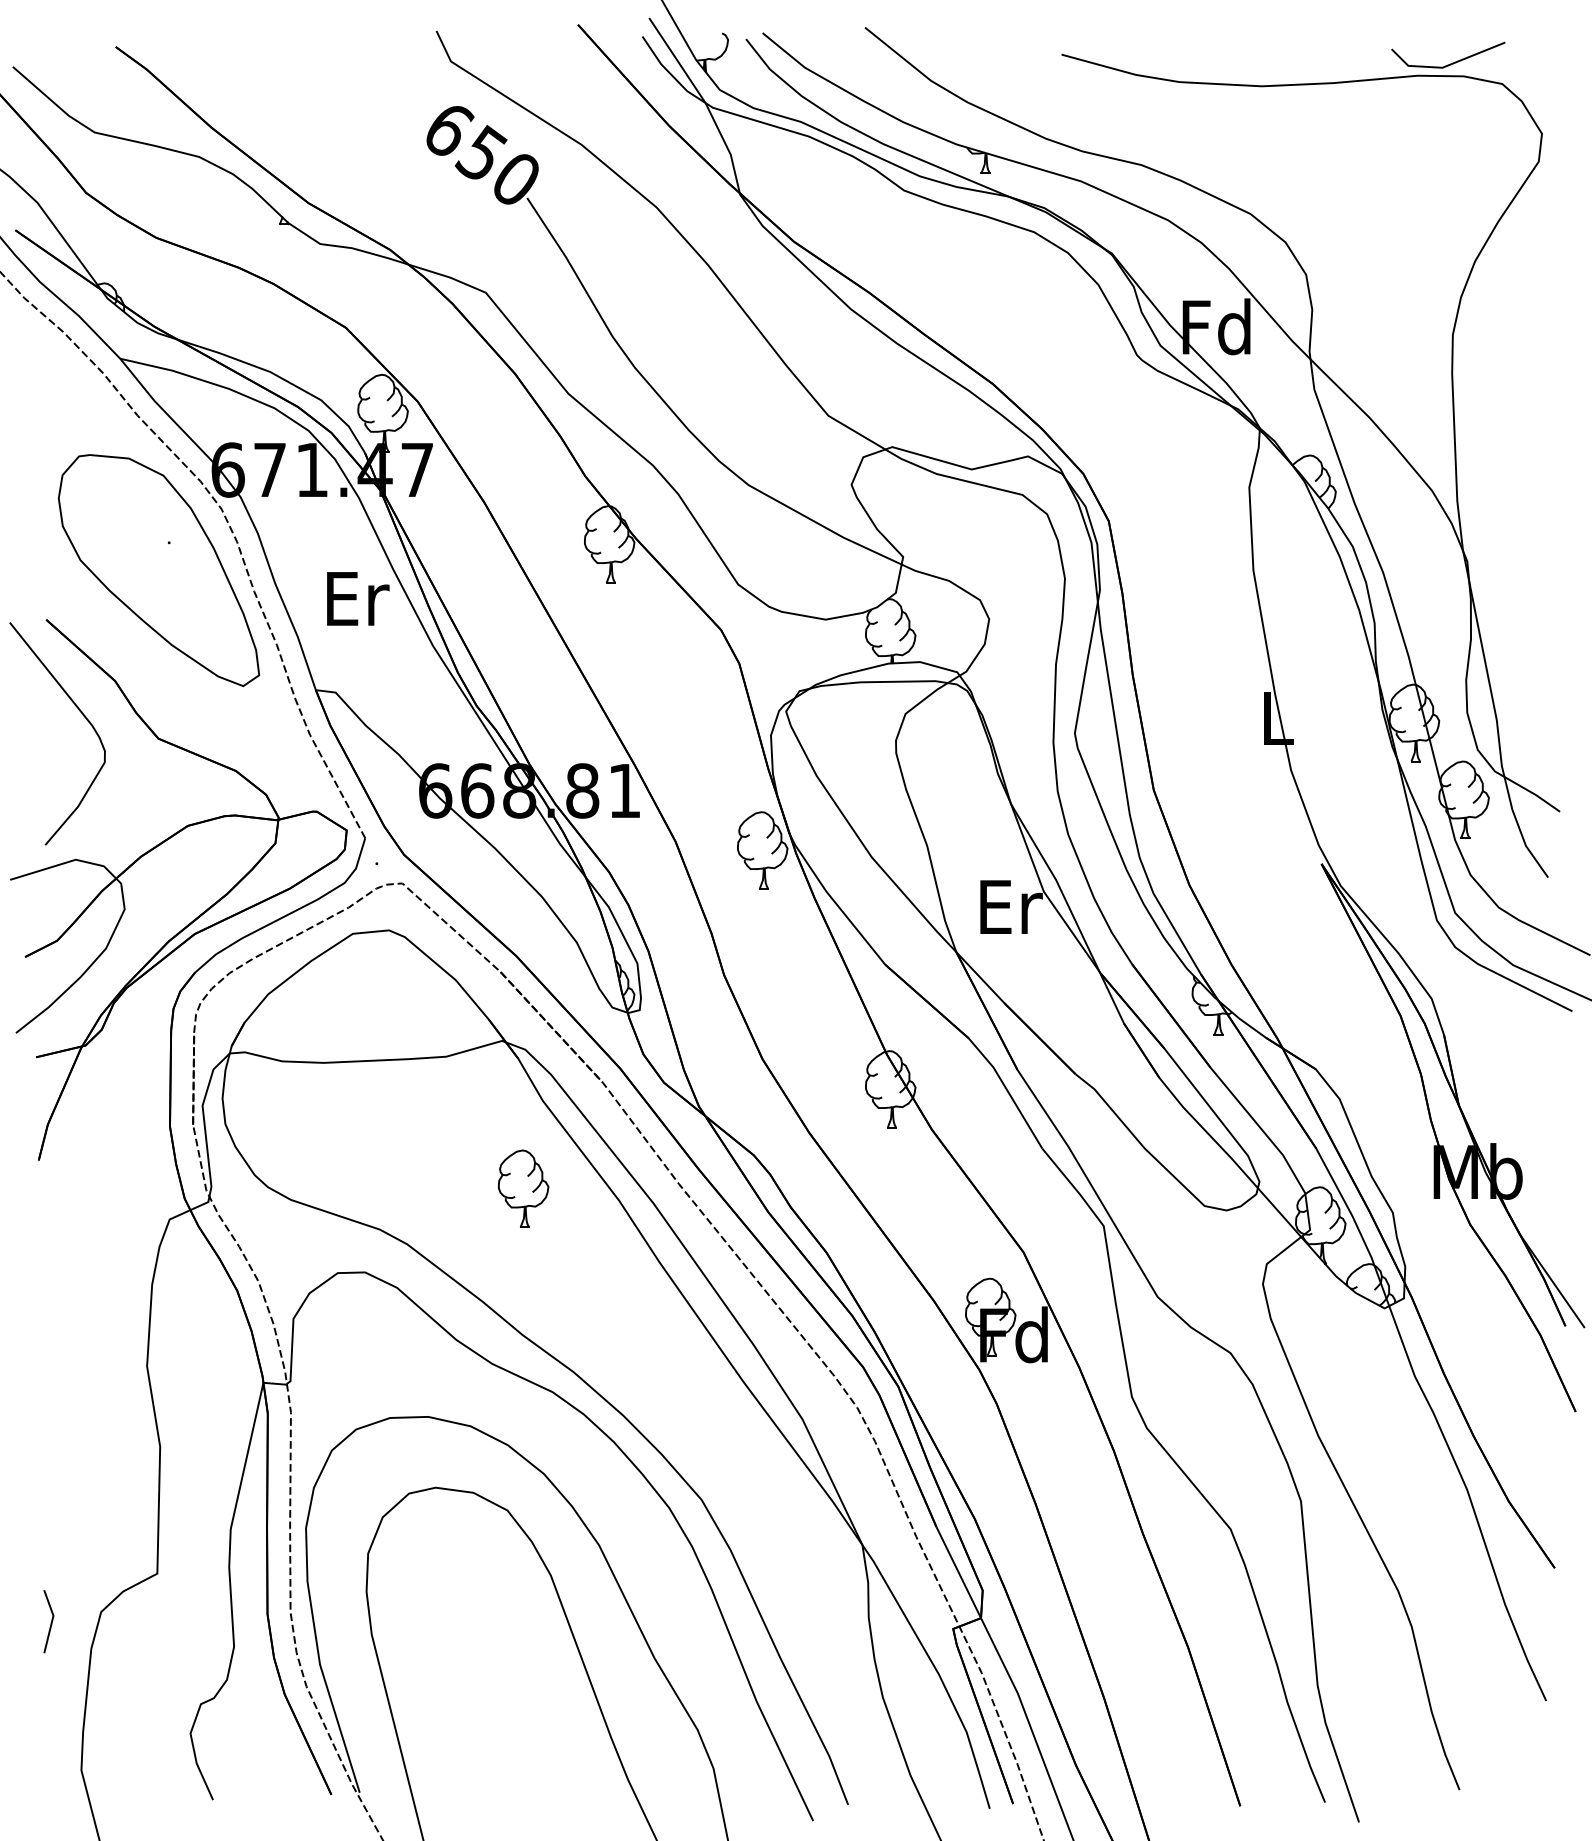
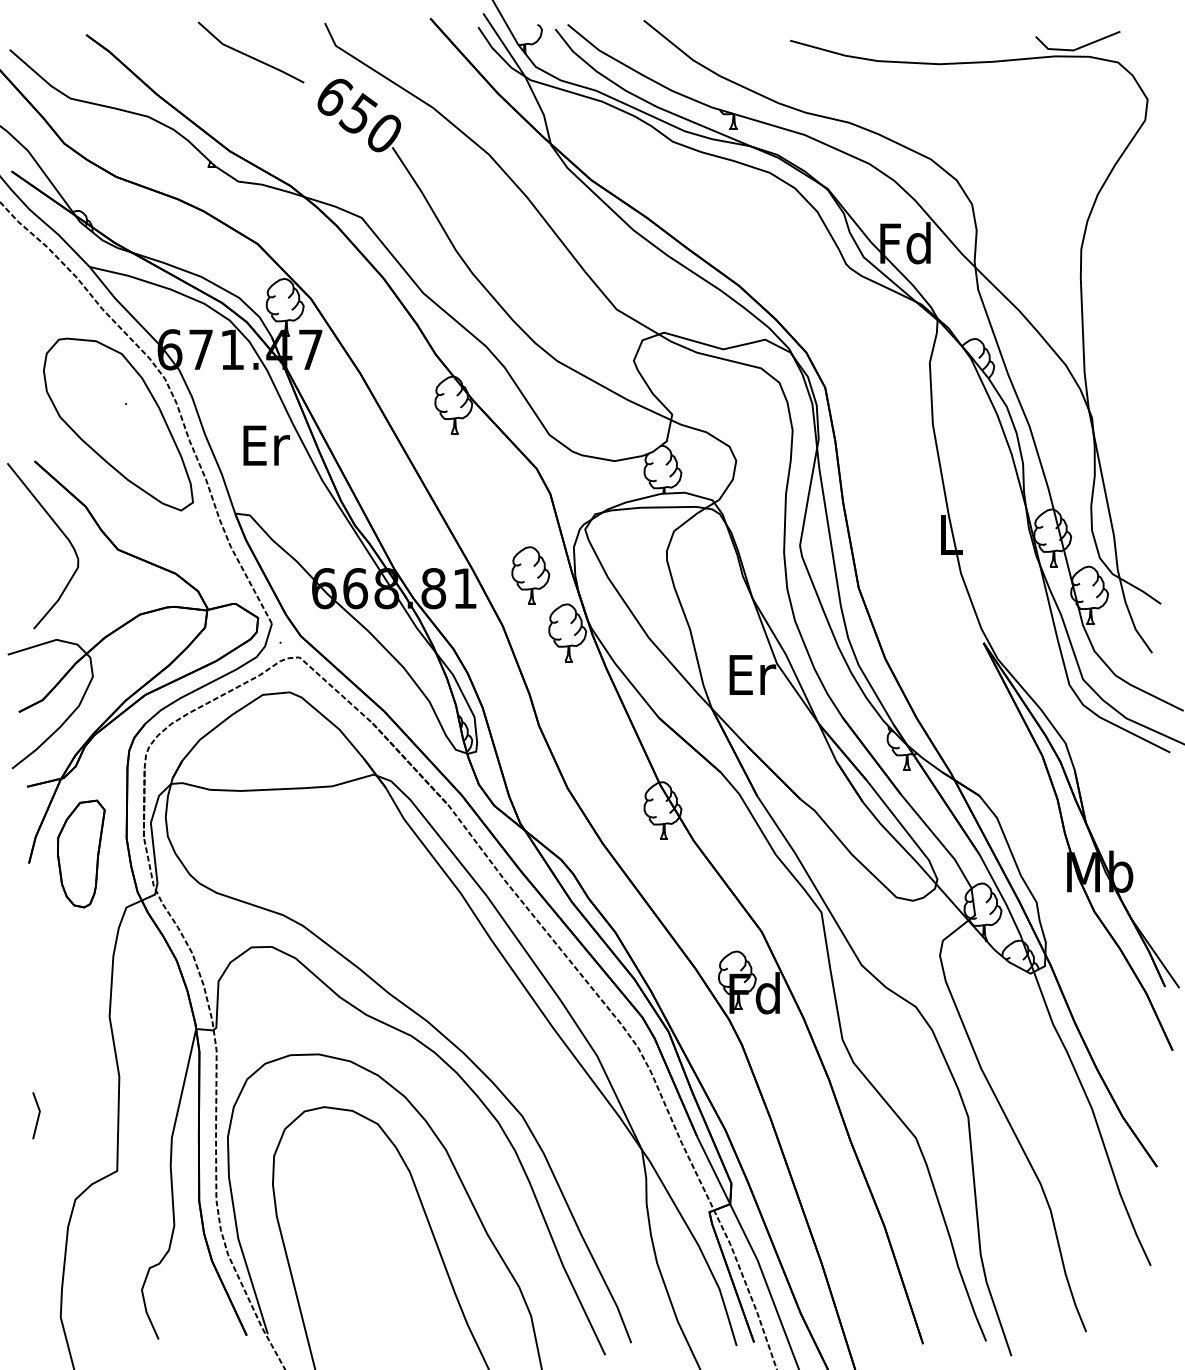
line: (336, 74) -> (250, 55), added
part: (109, 1146) -> (81, 853), added
part: (523, 1188) -> (530, 575), moved
line: (50, 1622) -> (37, 1116), moved

